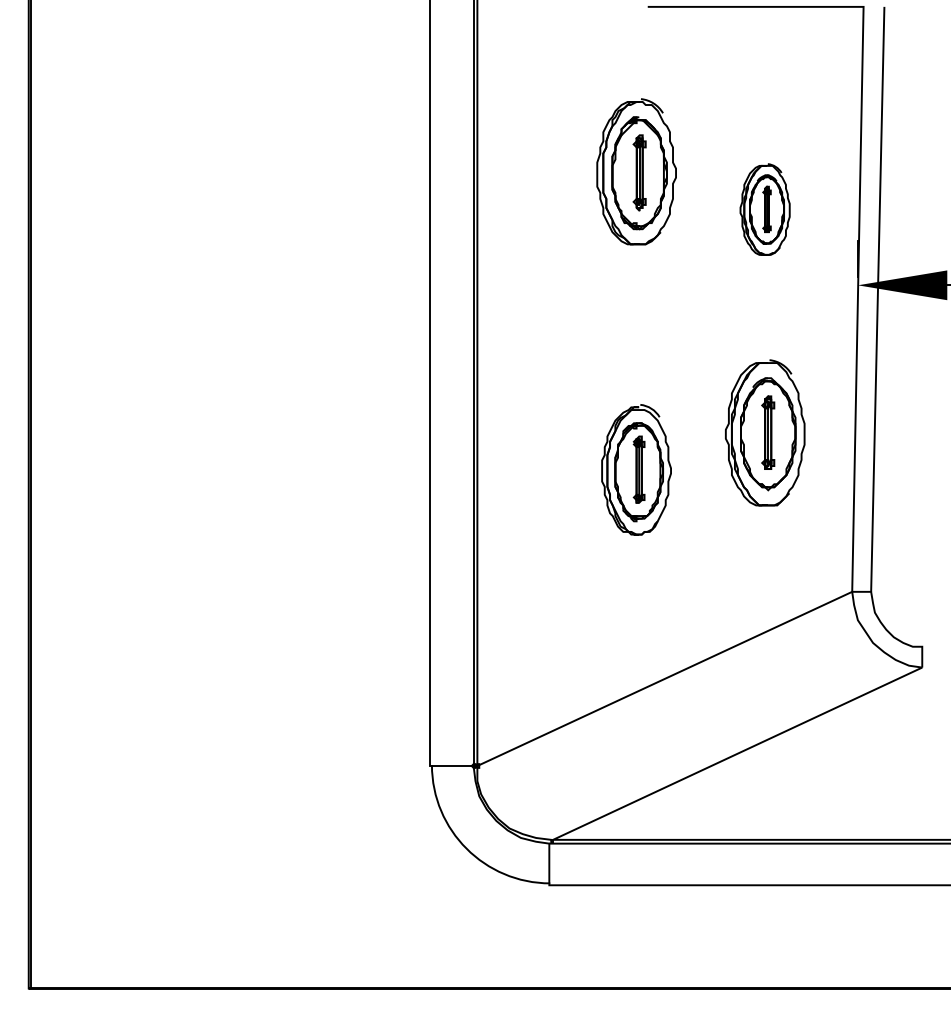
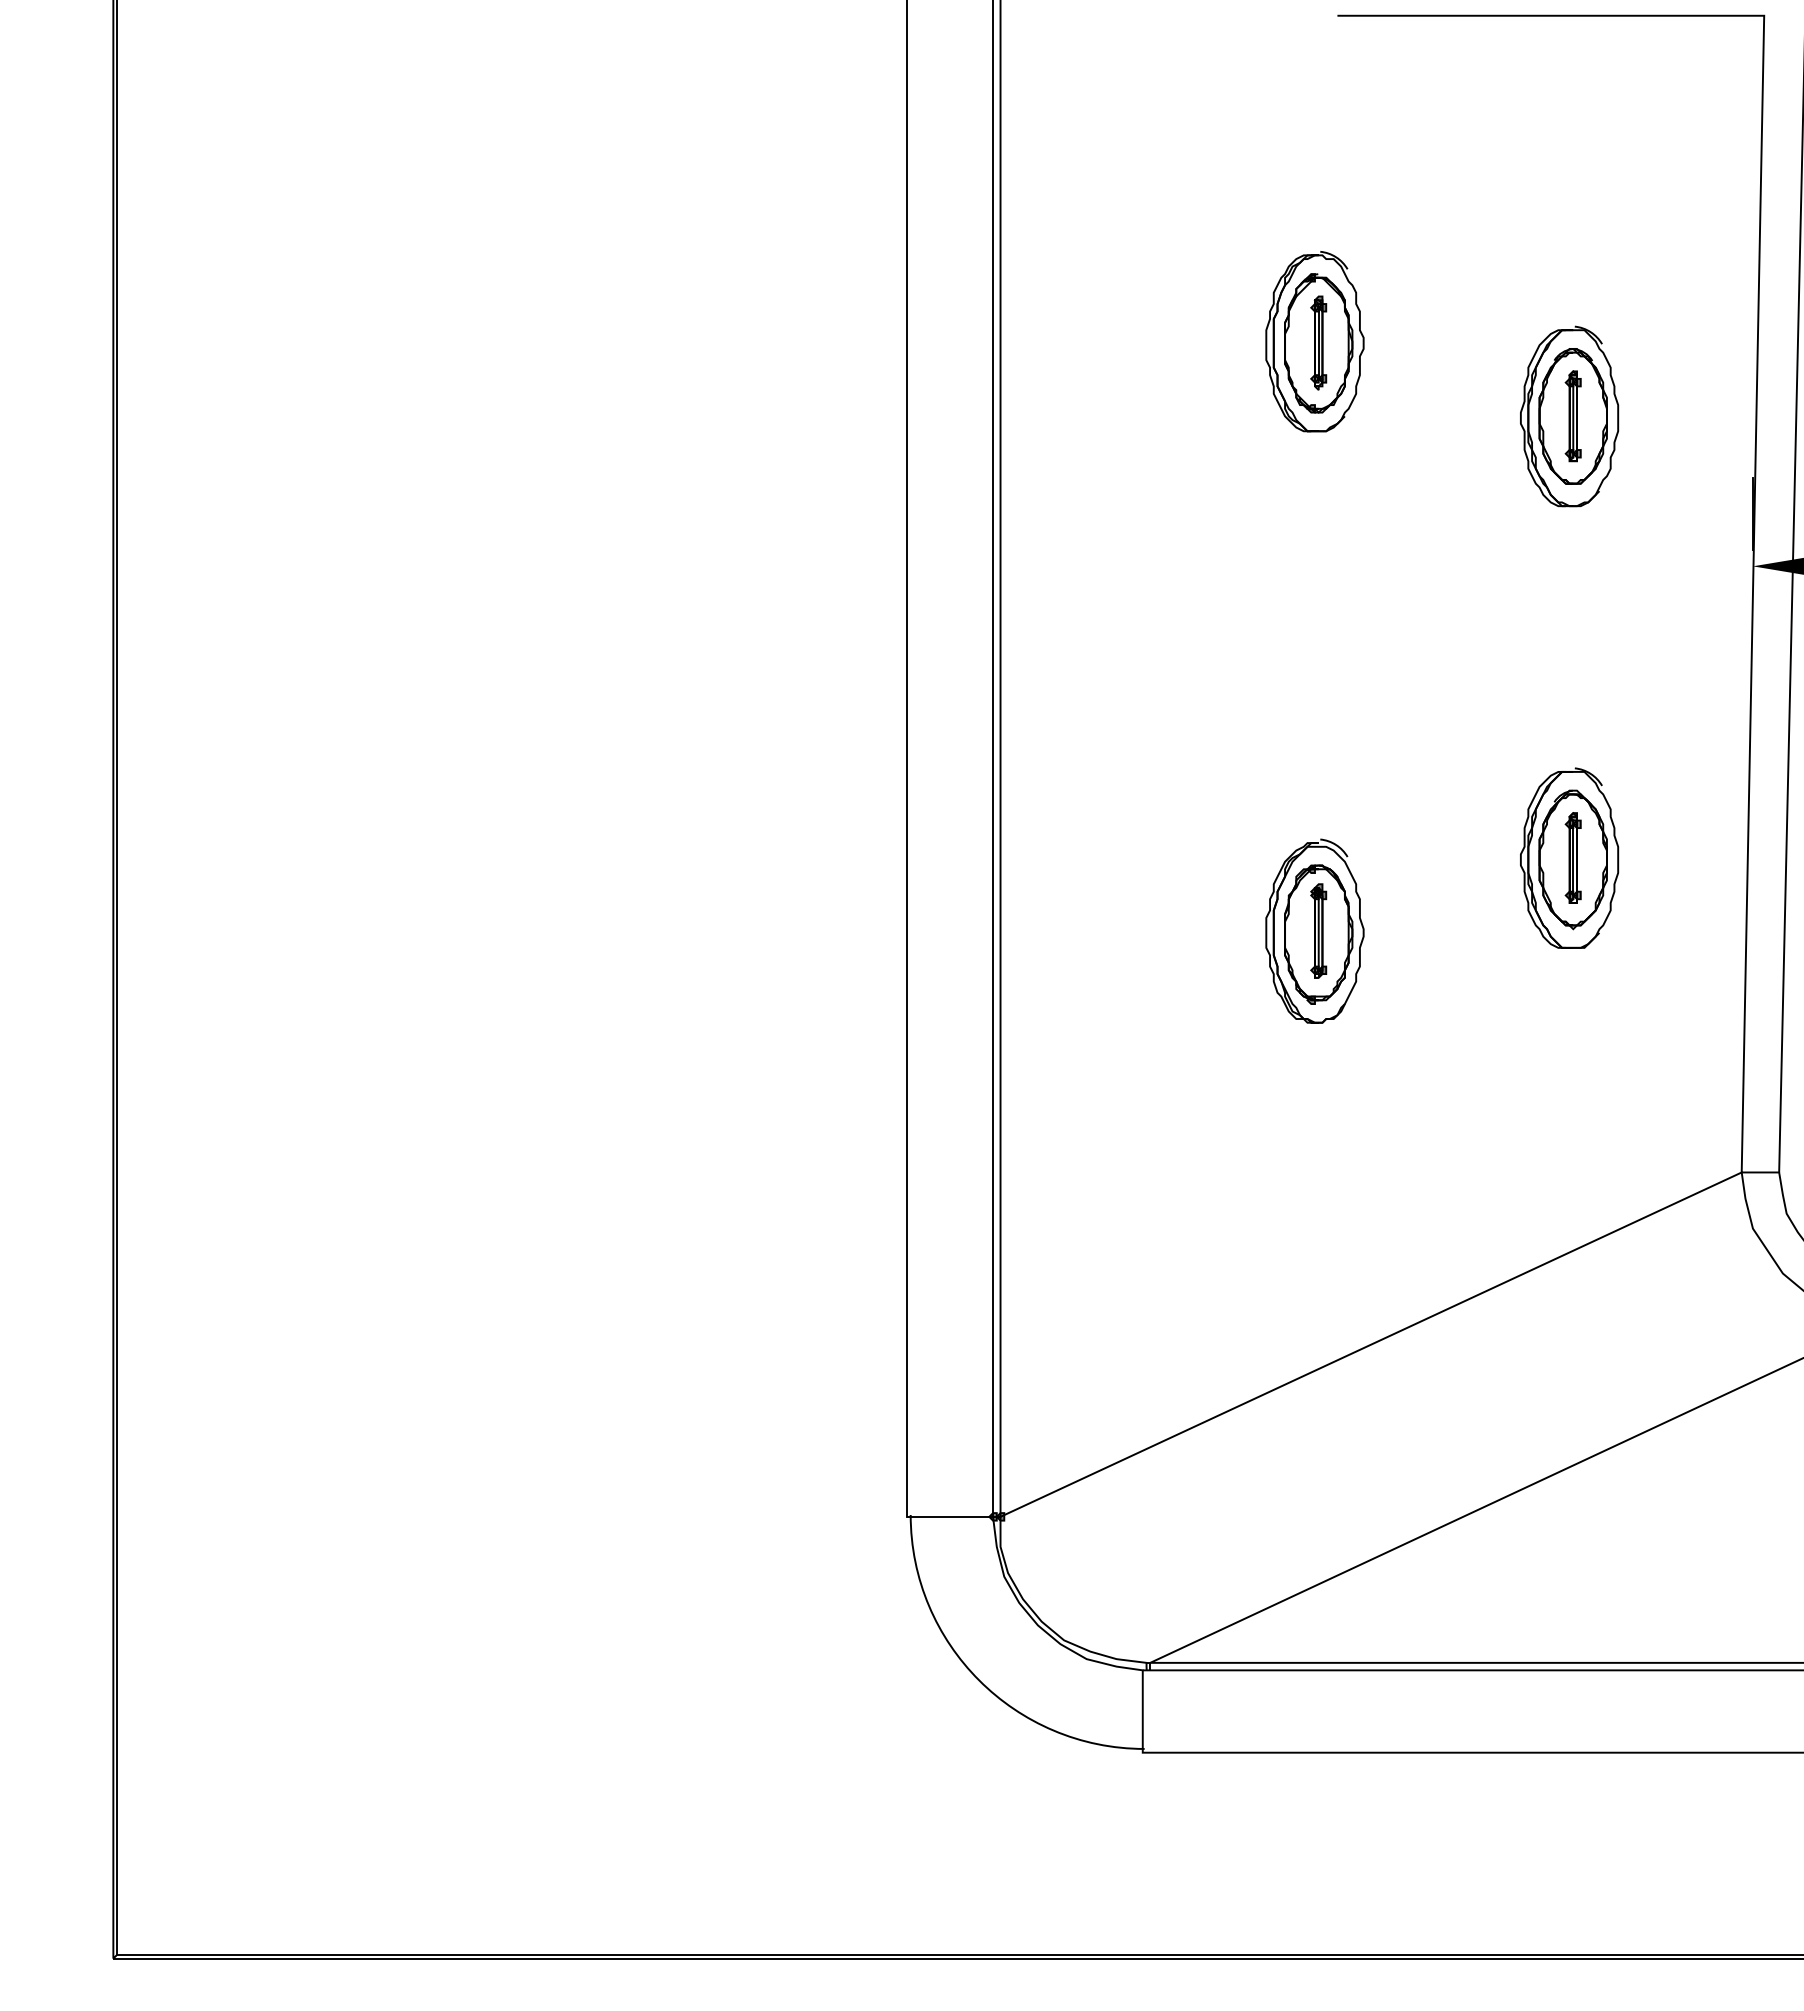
part: (635, 171) -> (1313, 341), size x0.62
part: (764, 432) -> (1568, 857), size x0.62
part: (635, 469) -> (1313, 930), size x0.71

